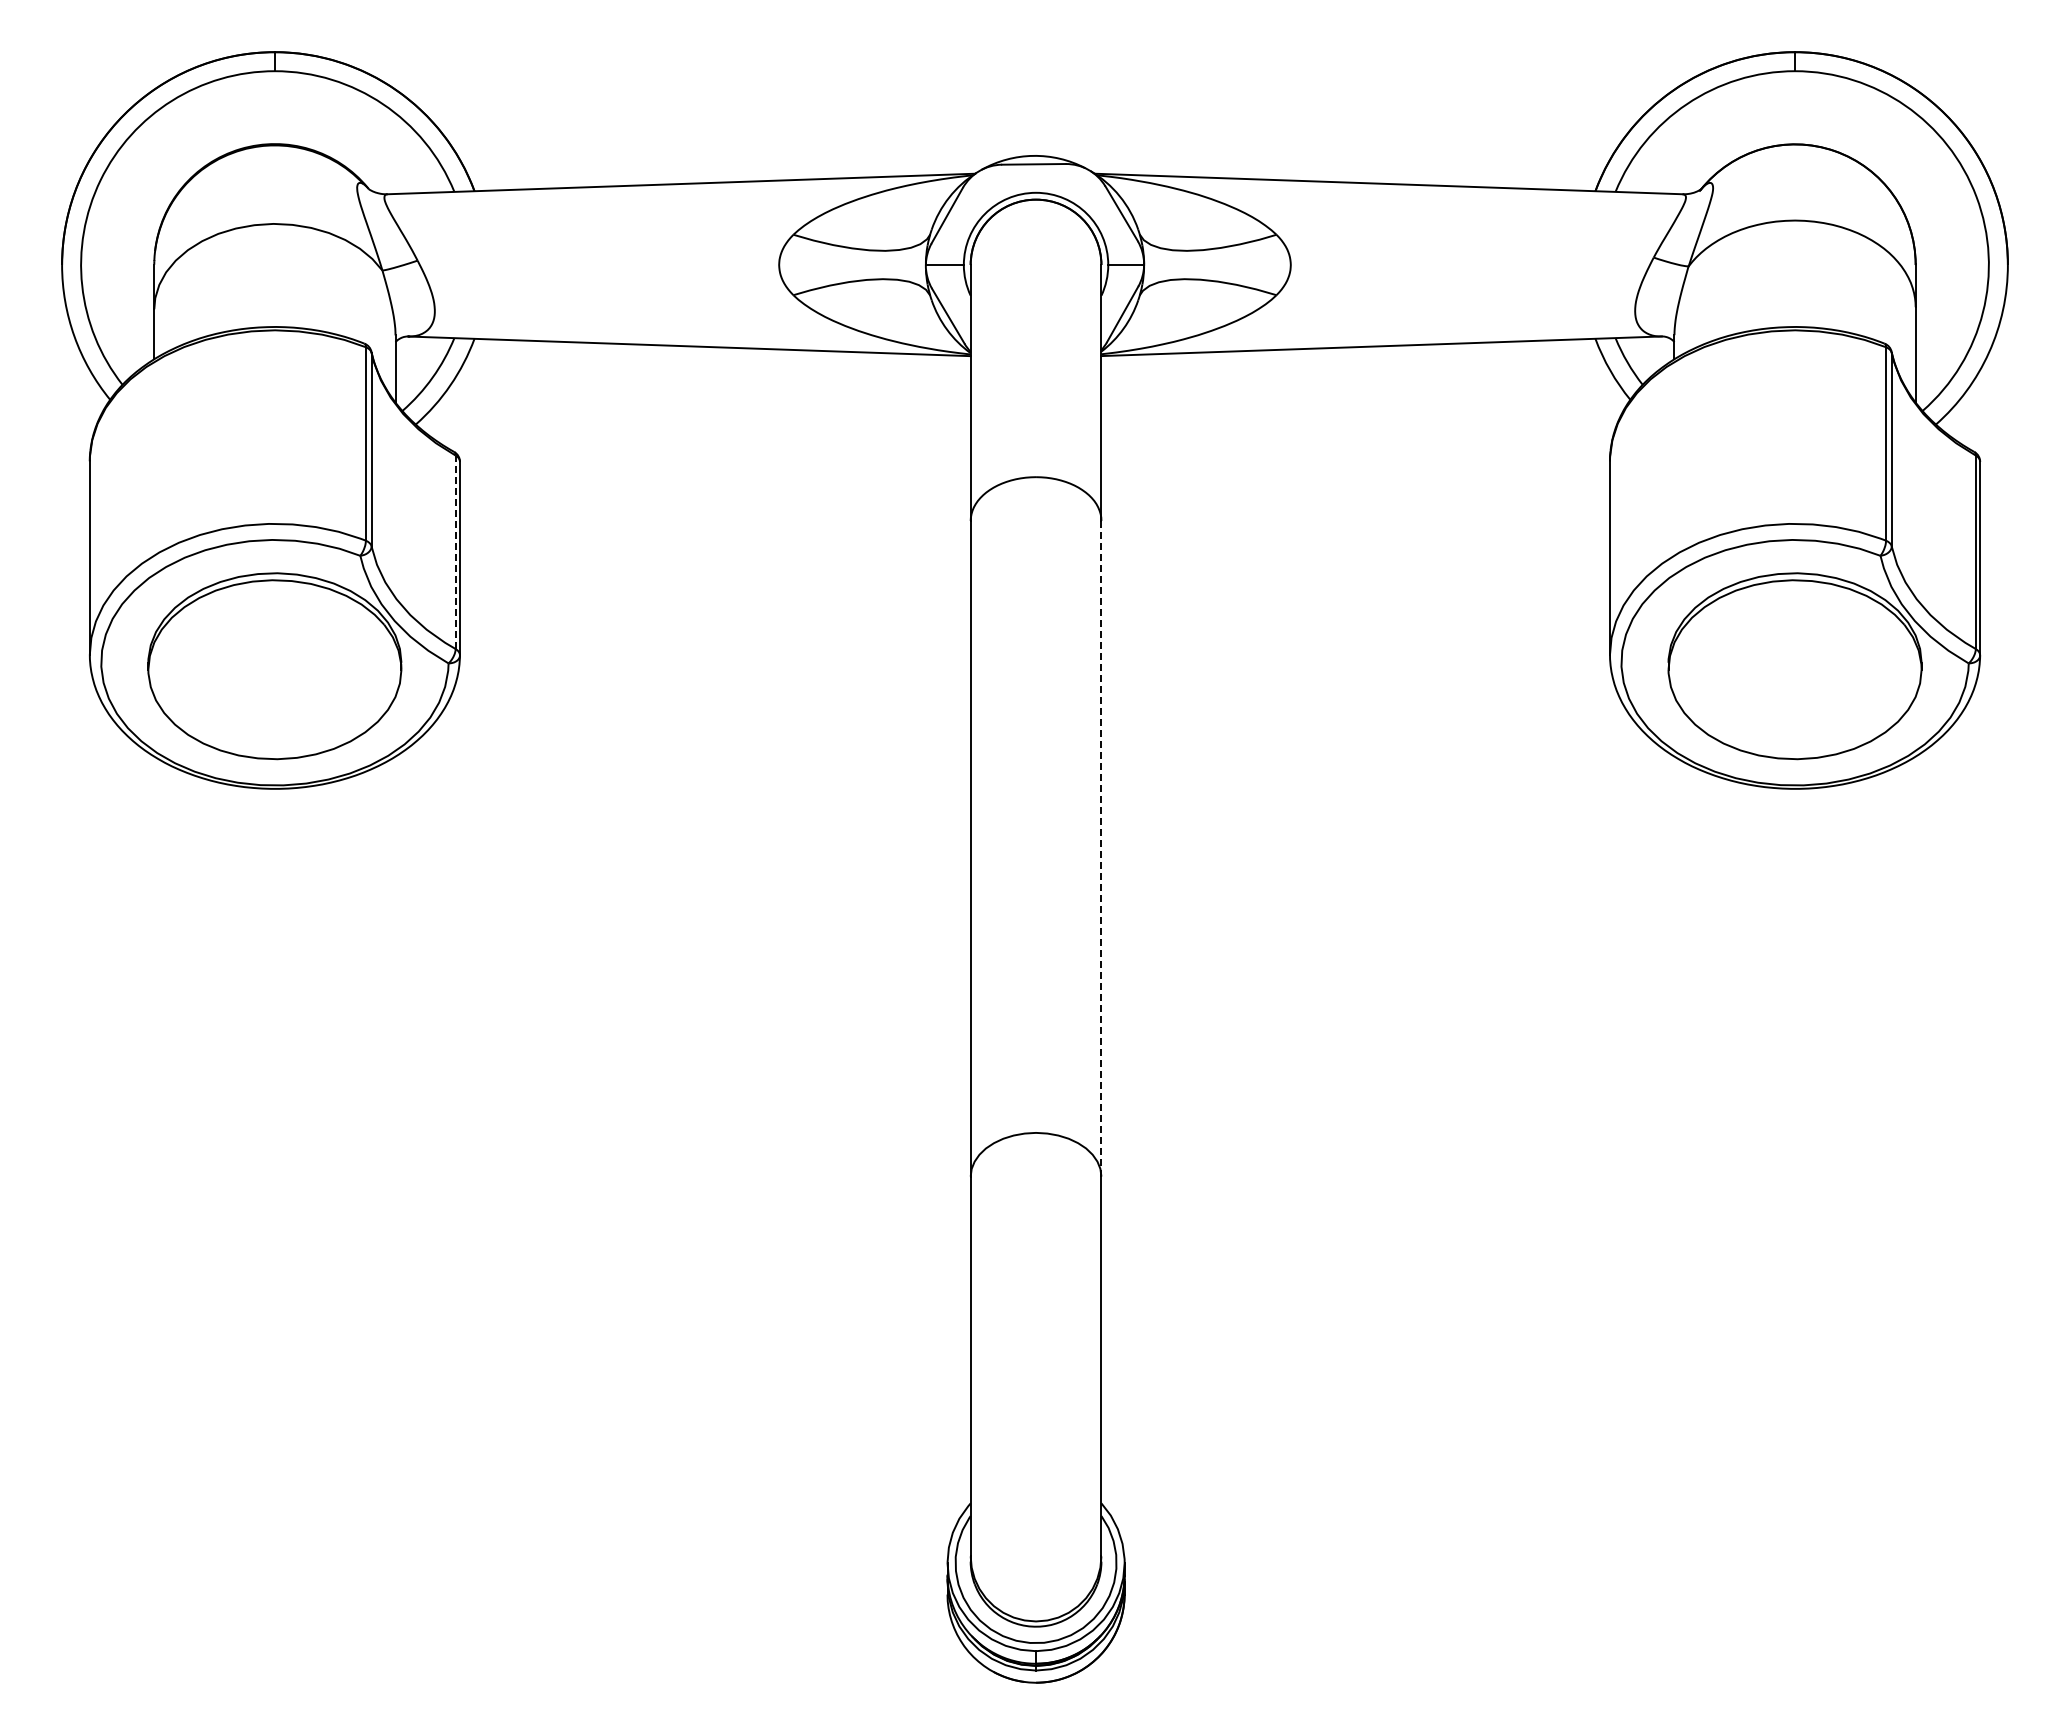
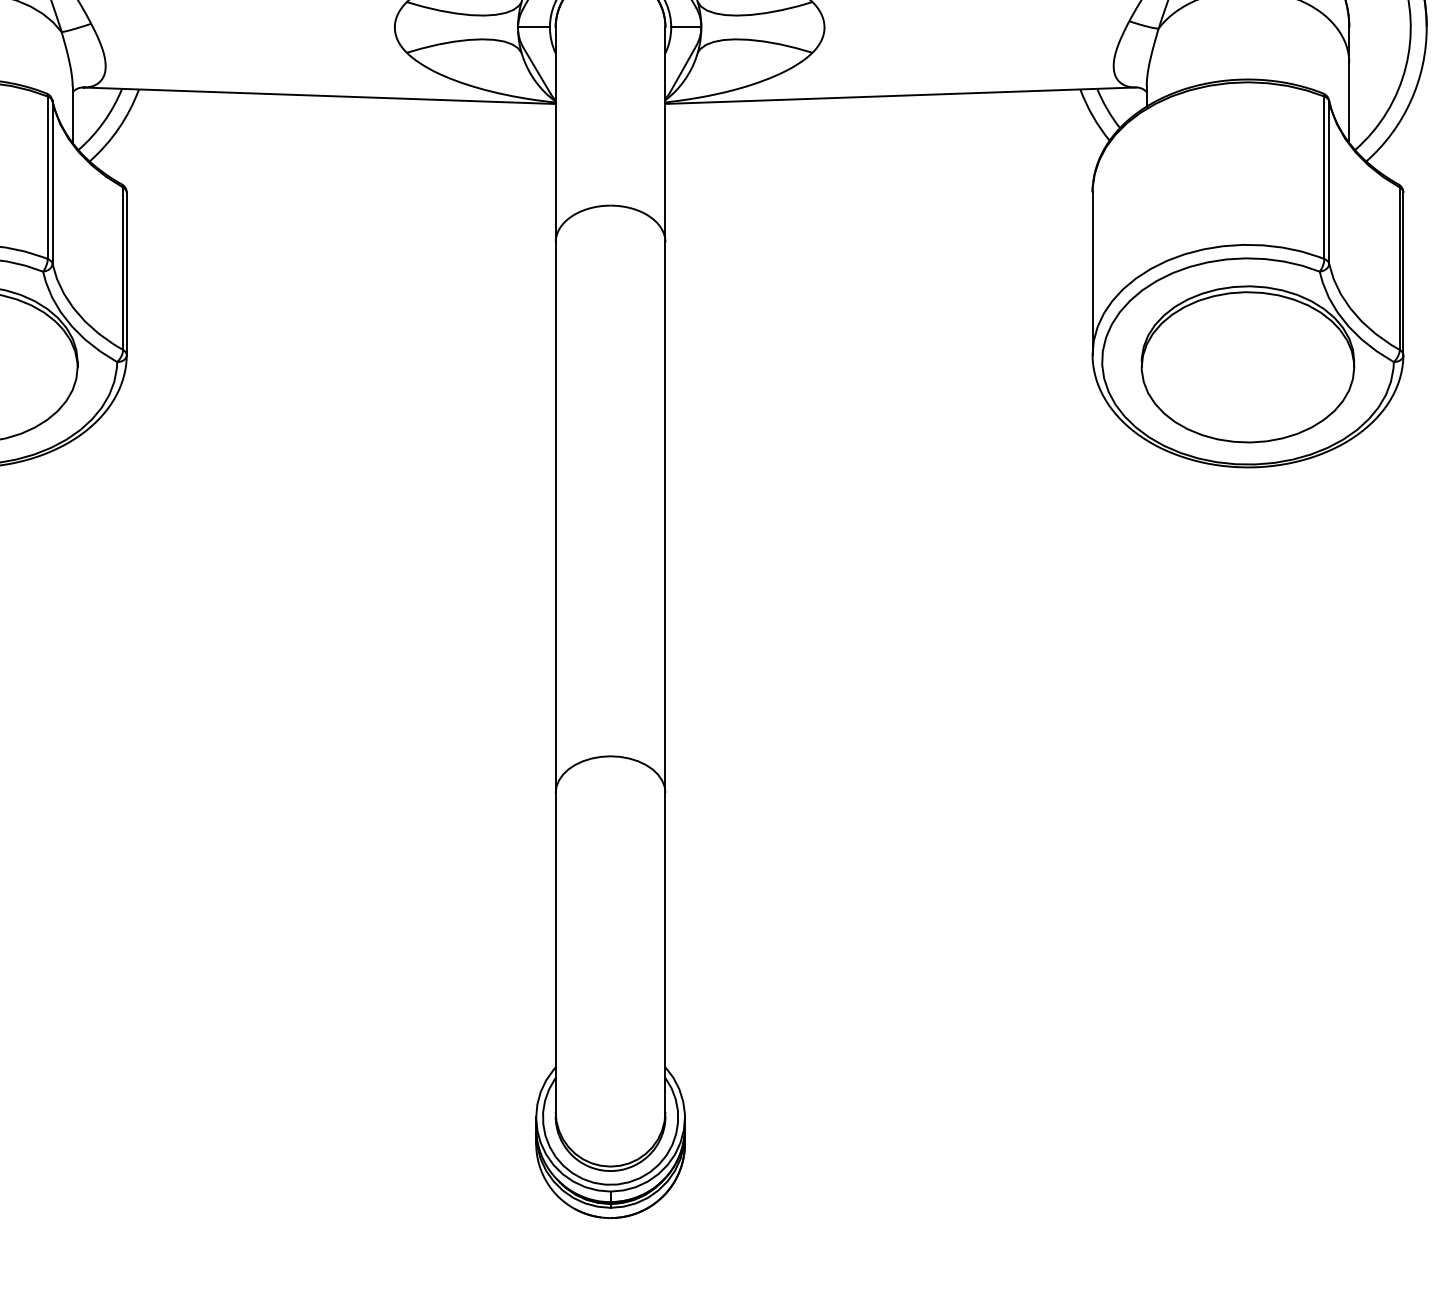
line: (455, 552) -> (123, 268), dashed -> solid
line: (1101, 848) -> (665, 517), dashed -> solid

